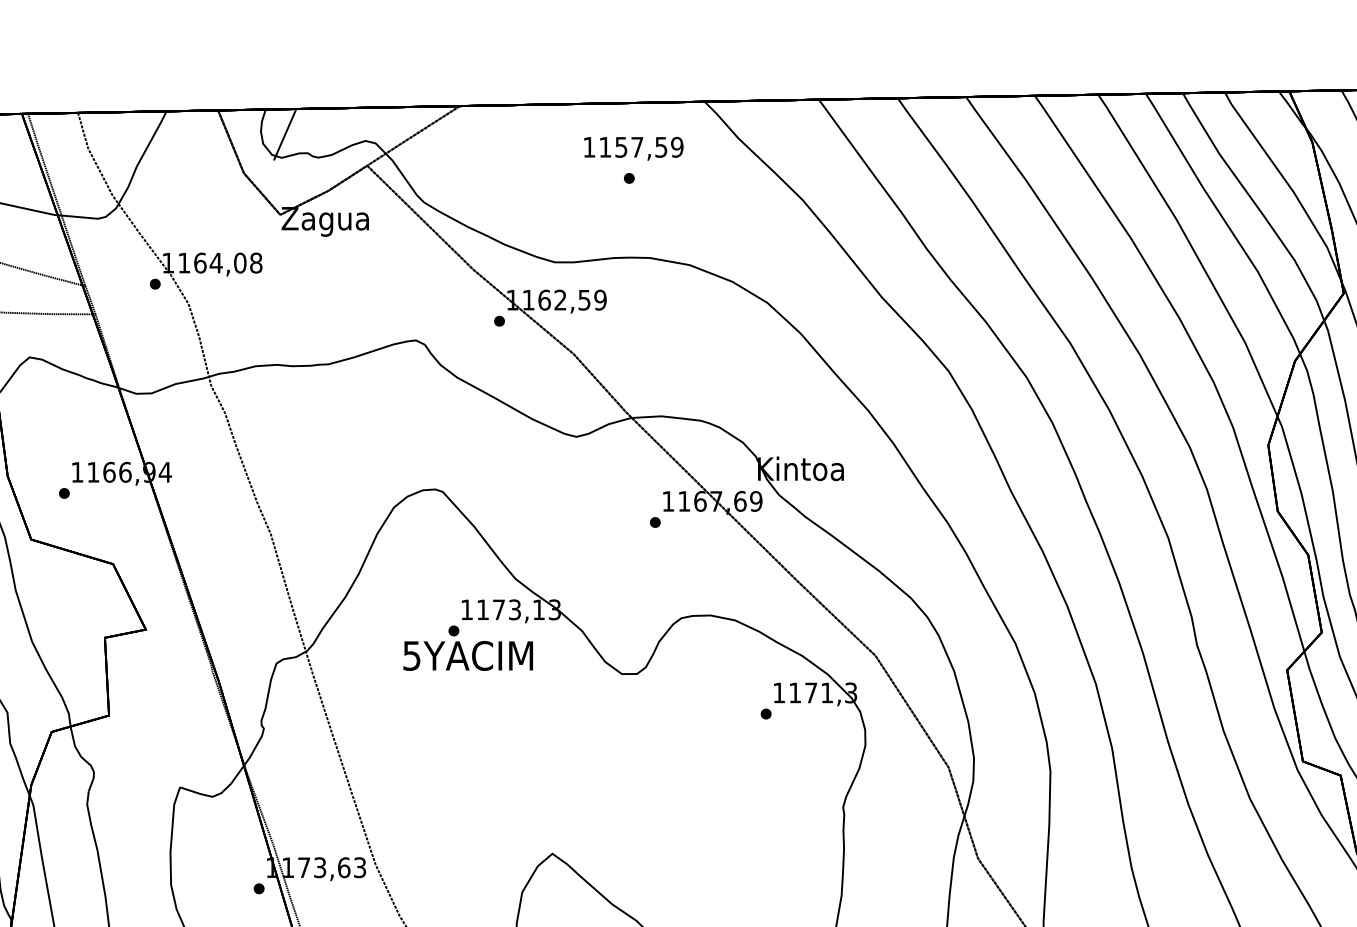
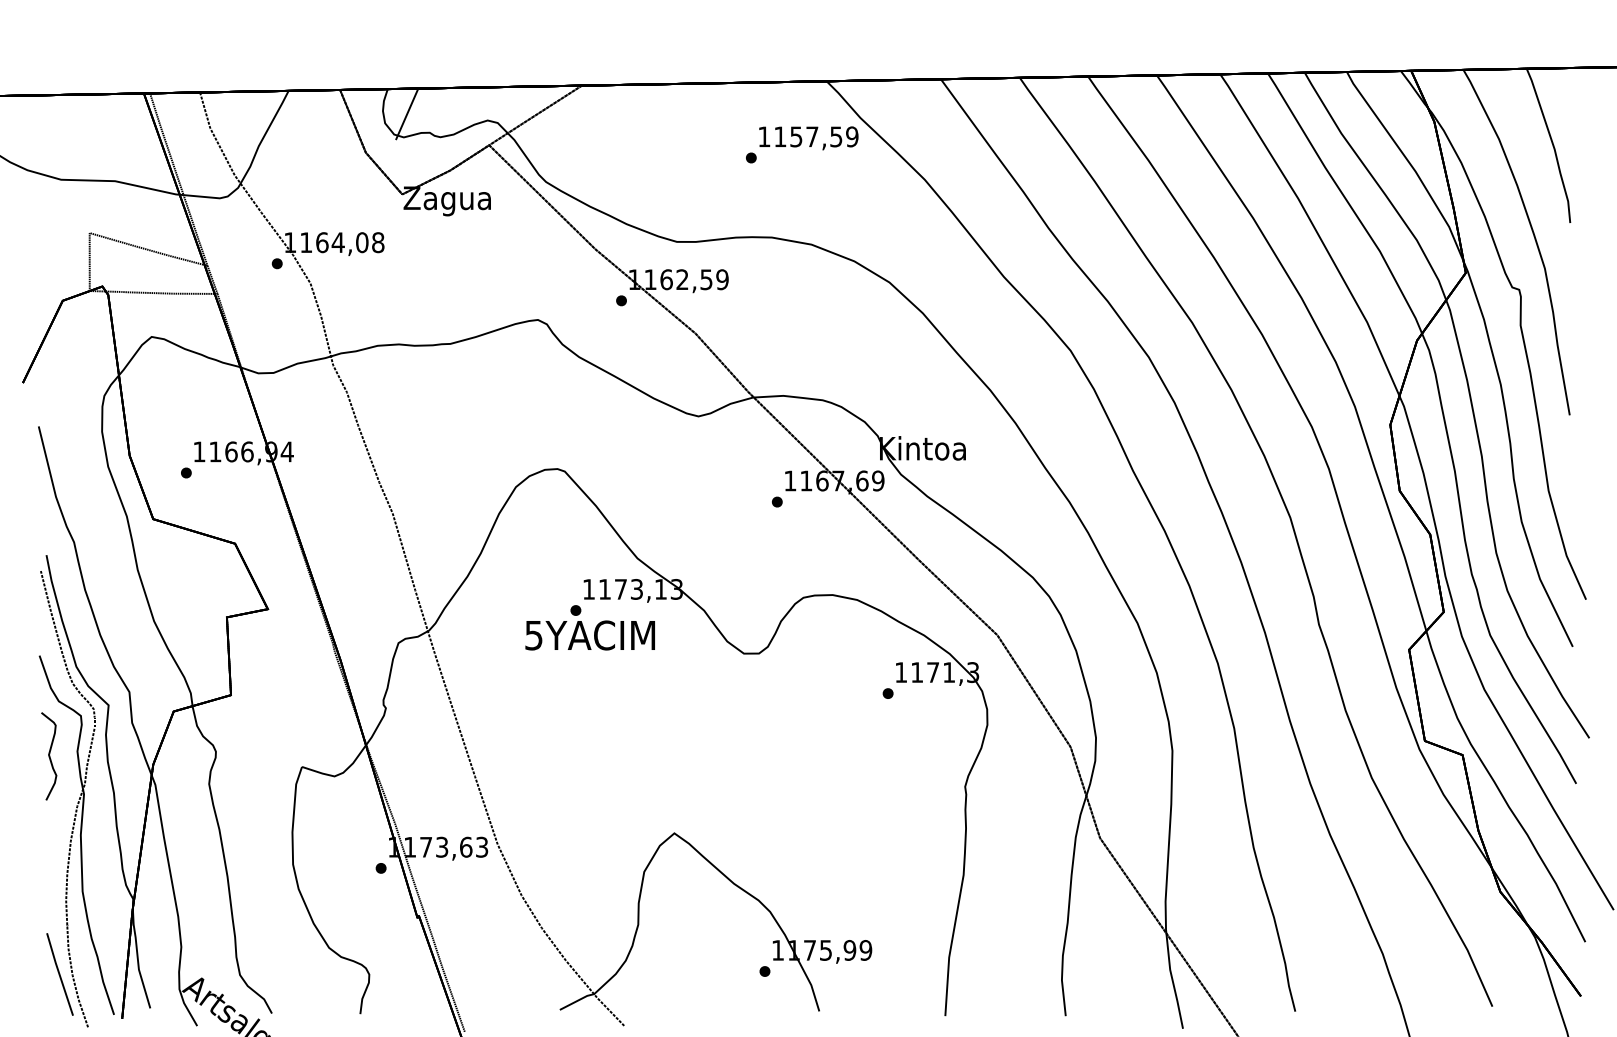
text: (633, 148) -> (808, 138), moved

